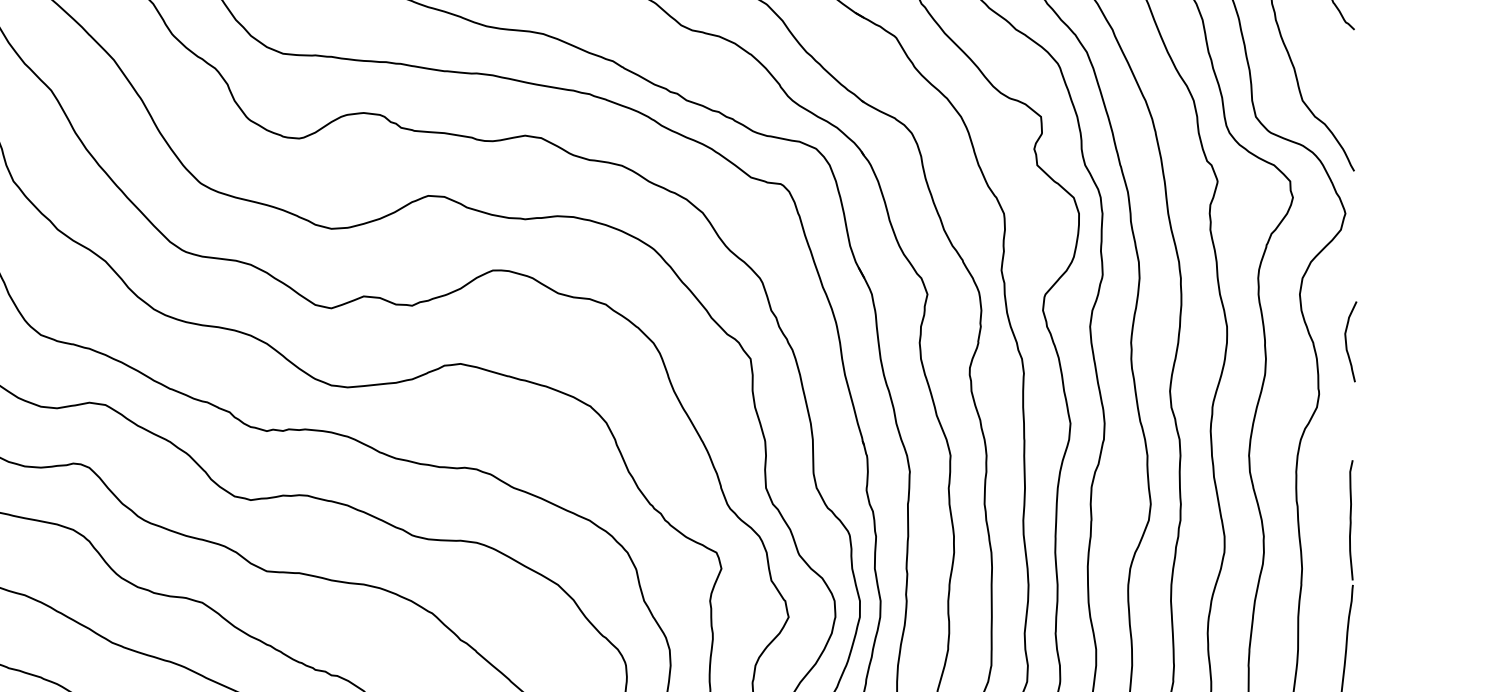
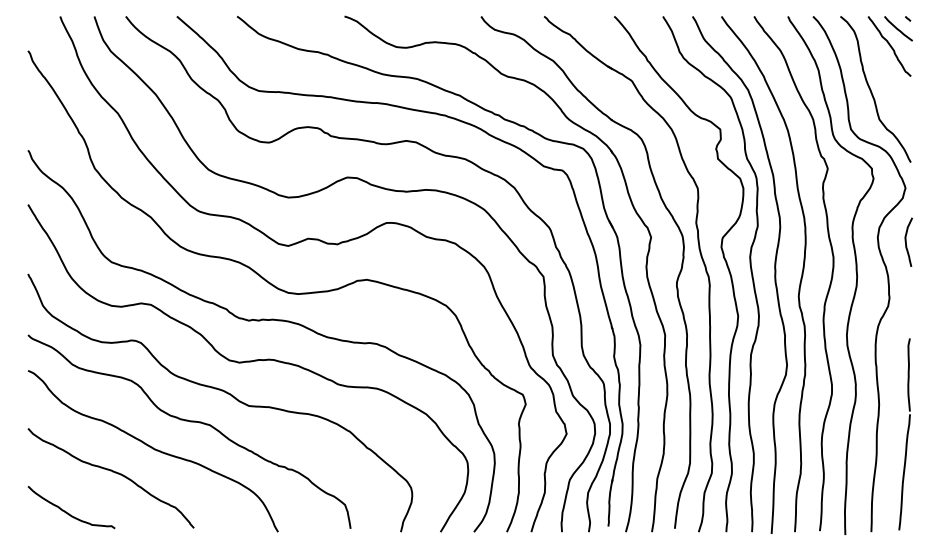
curve: (1347, 340) -> (906, 241), moved

